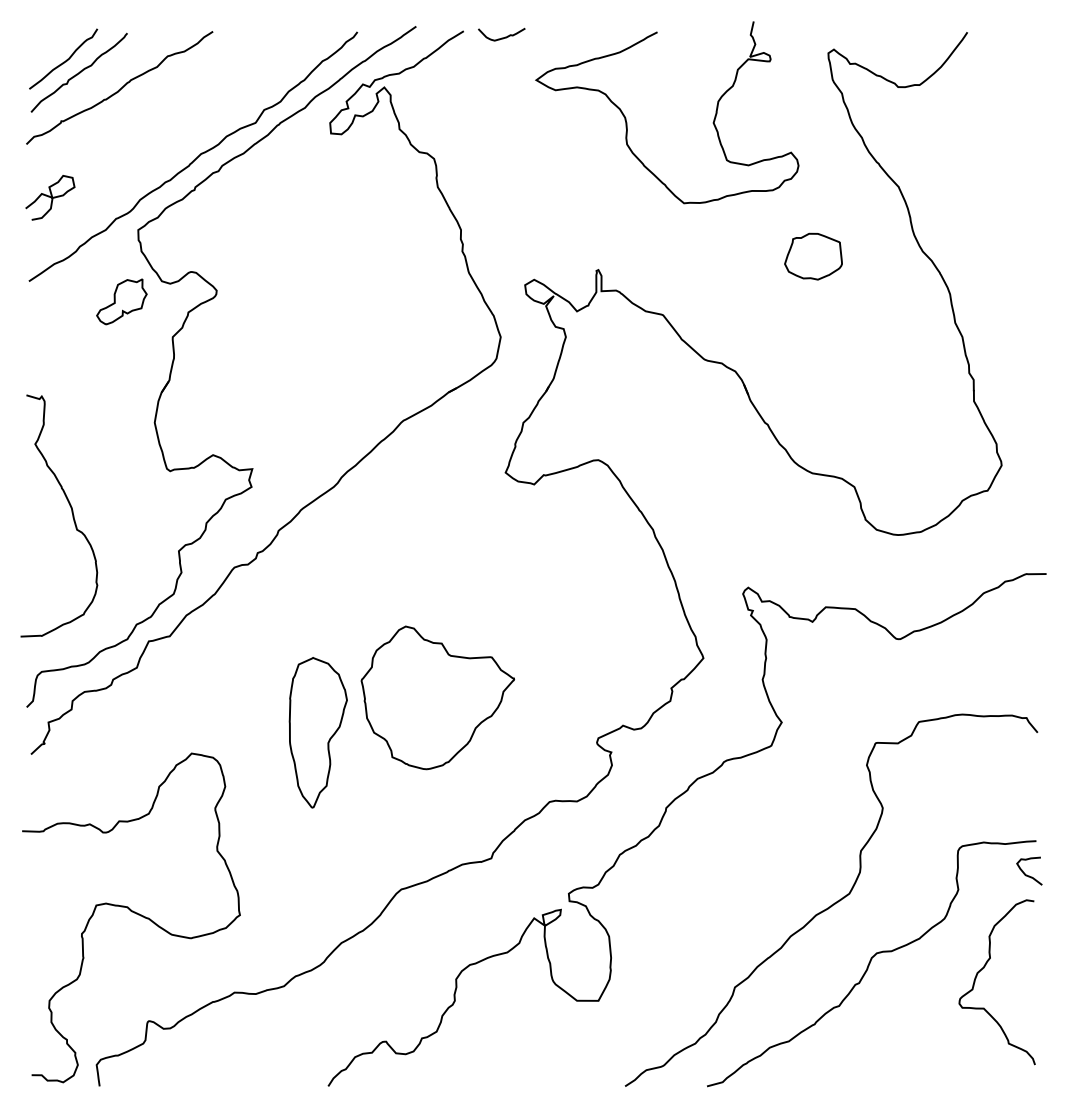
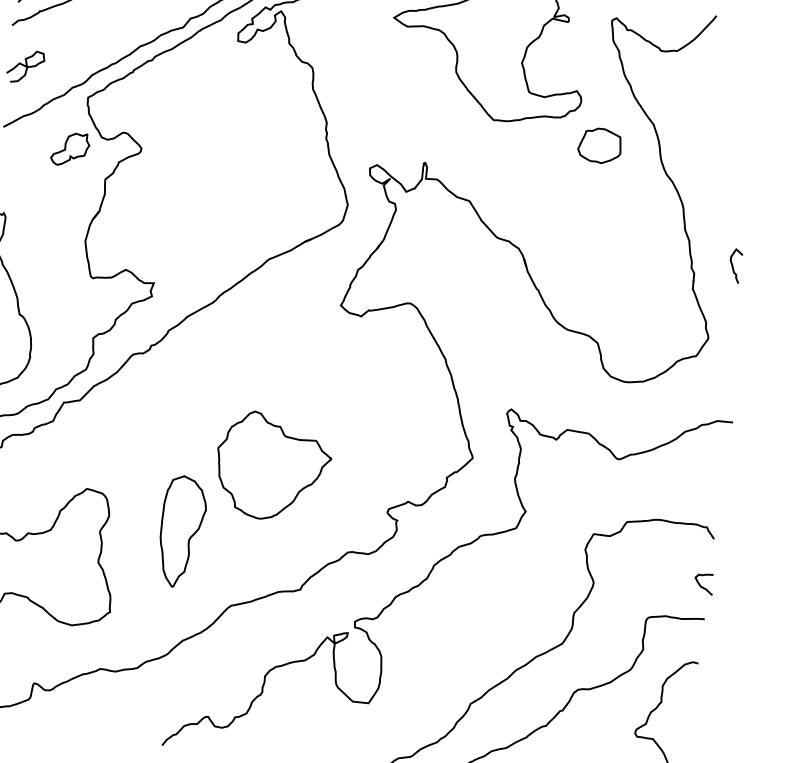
part: (813, 256) -> (599, 145), moved
curve: (1024, 363) -> (733, 265), added
part: (317, 732) -> (181, 531), moved
curve: (1027, 874) -> (702, 586), moved

